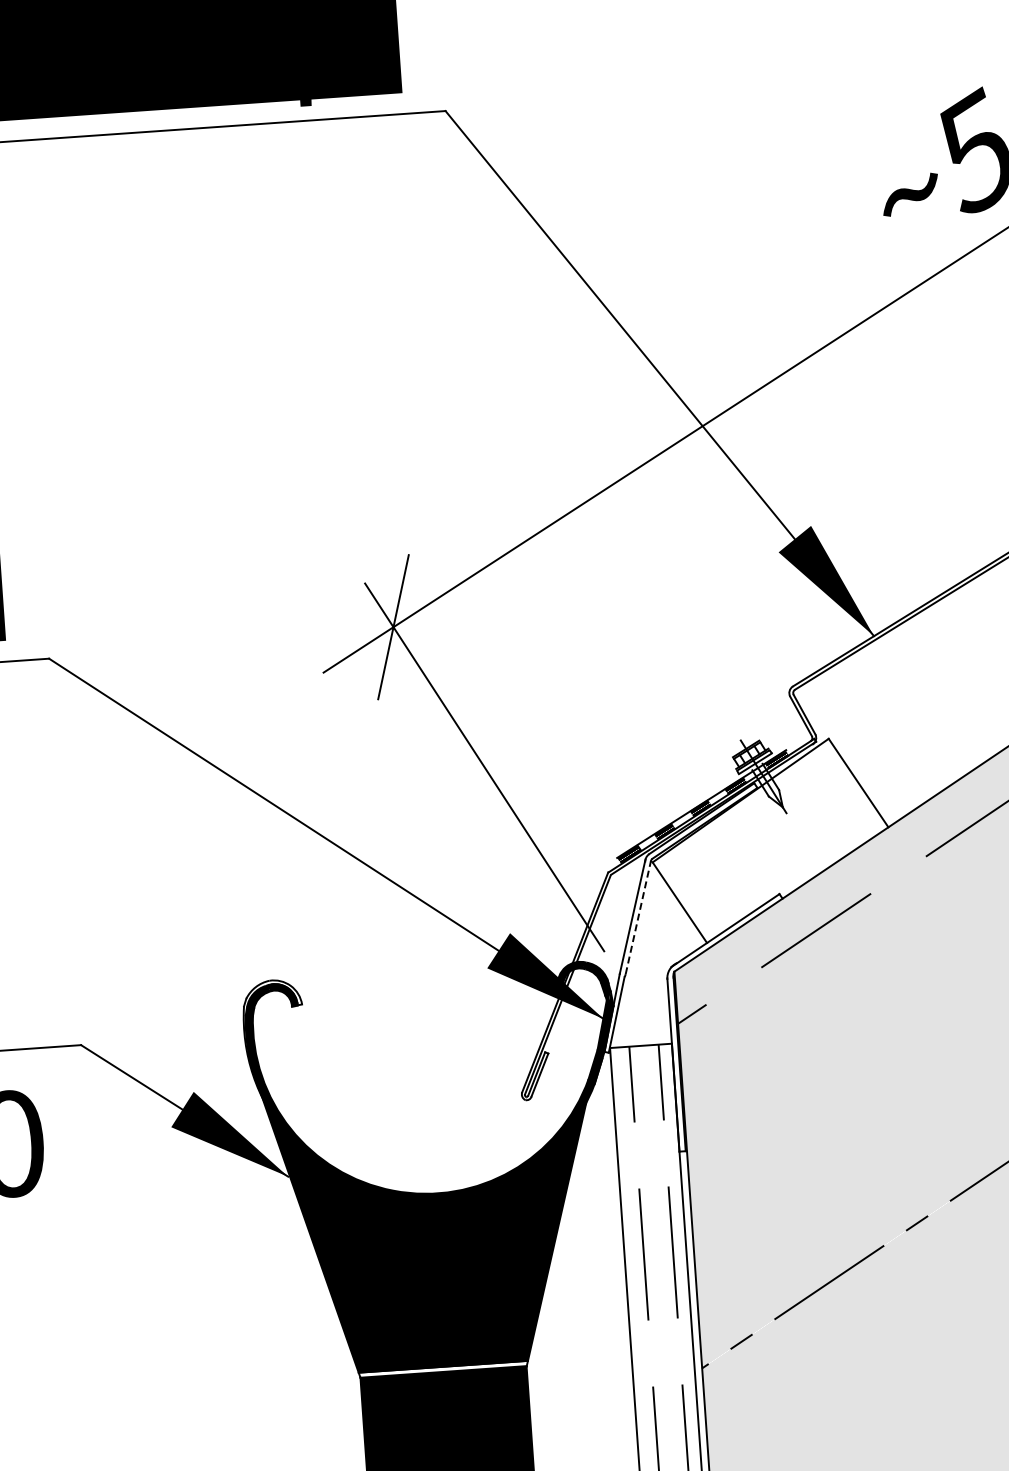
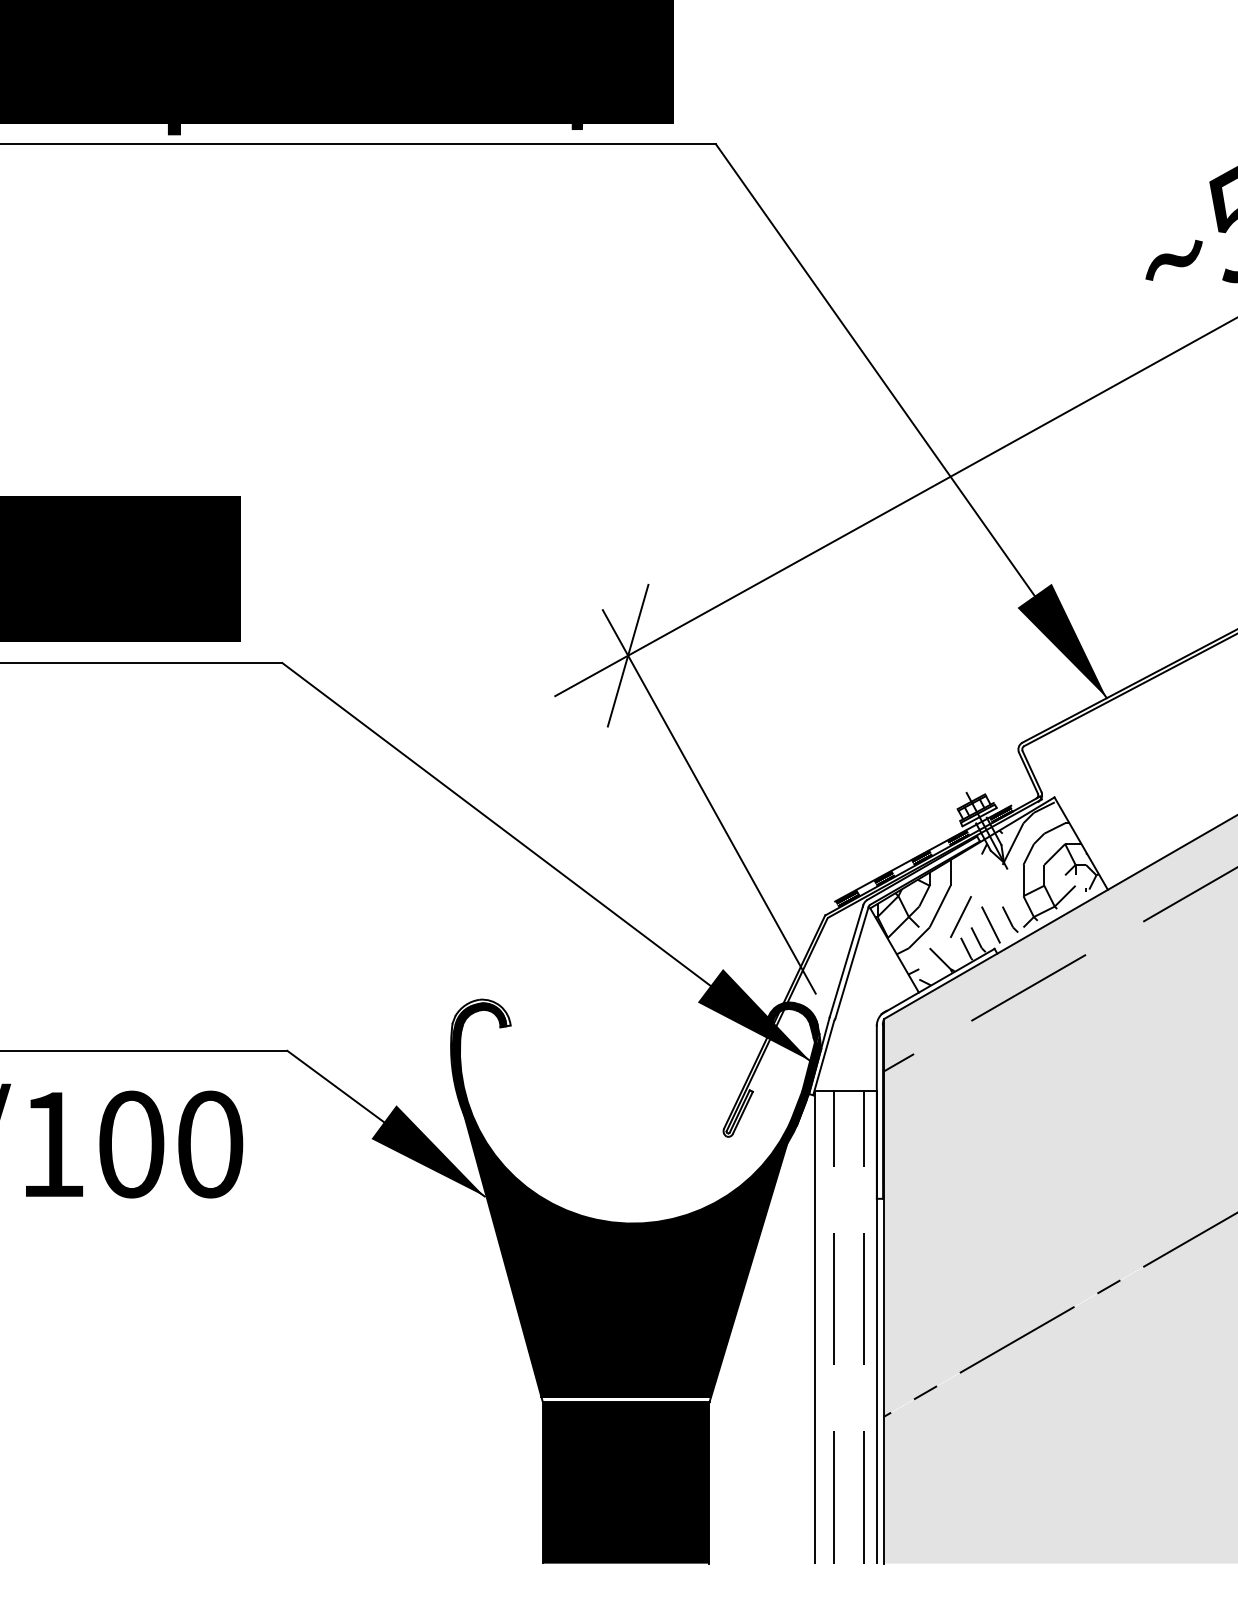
hatch: (767, 839) -> (986, 893), added
line: (638, 917) -> (852, 962), dashed -> solid

